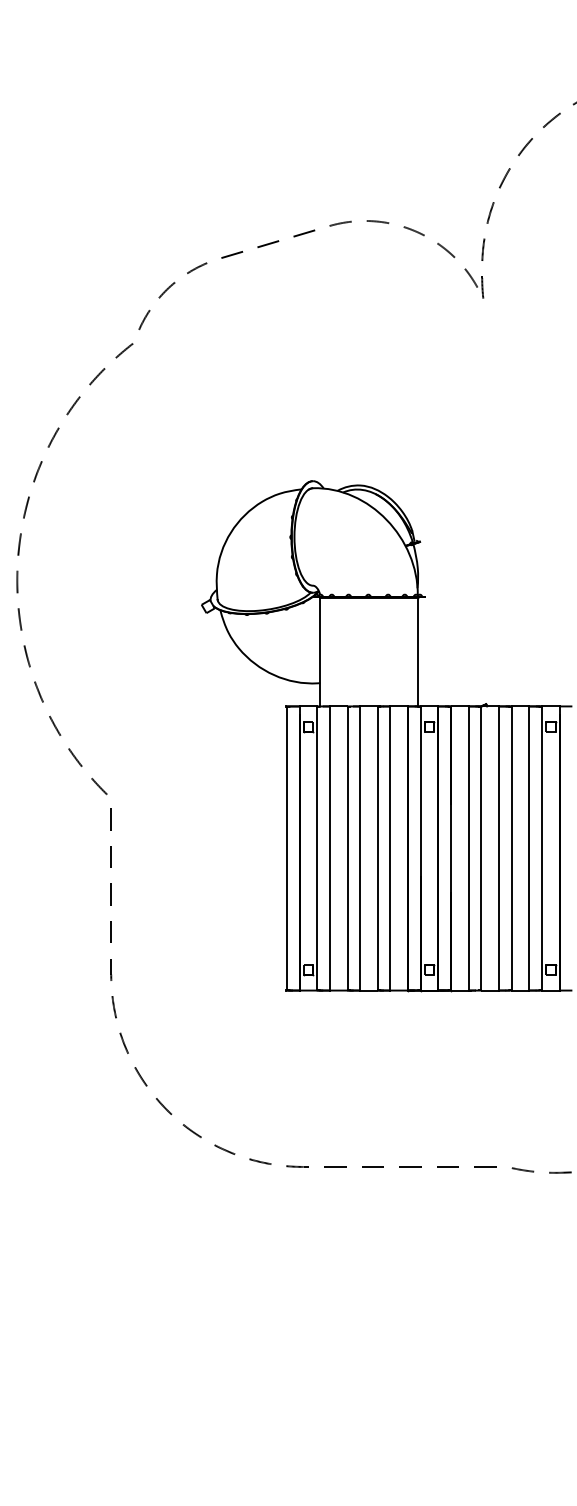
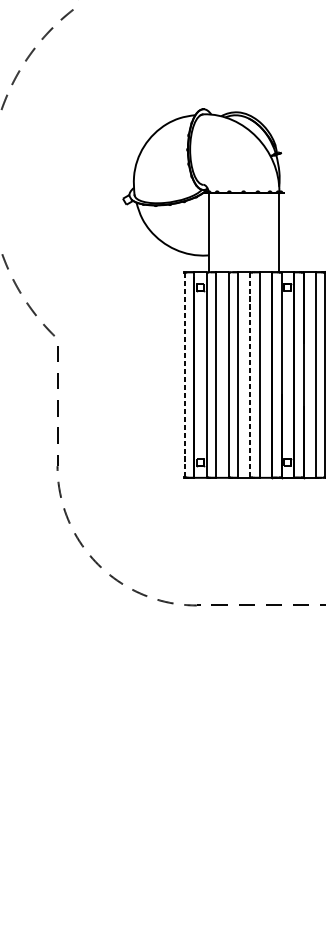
line: (286, 848) -> (184, 375), solid -> dashed
line: (377, 848) -> (250, 375), solid -> dashed

